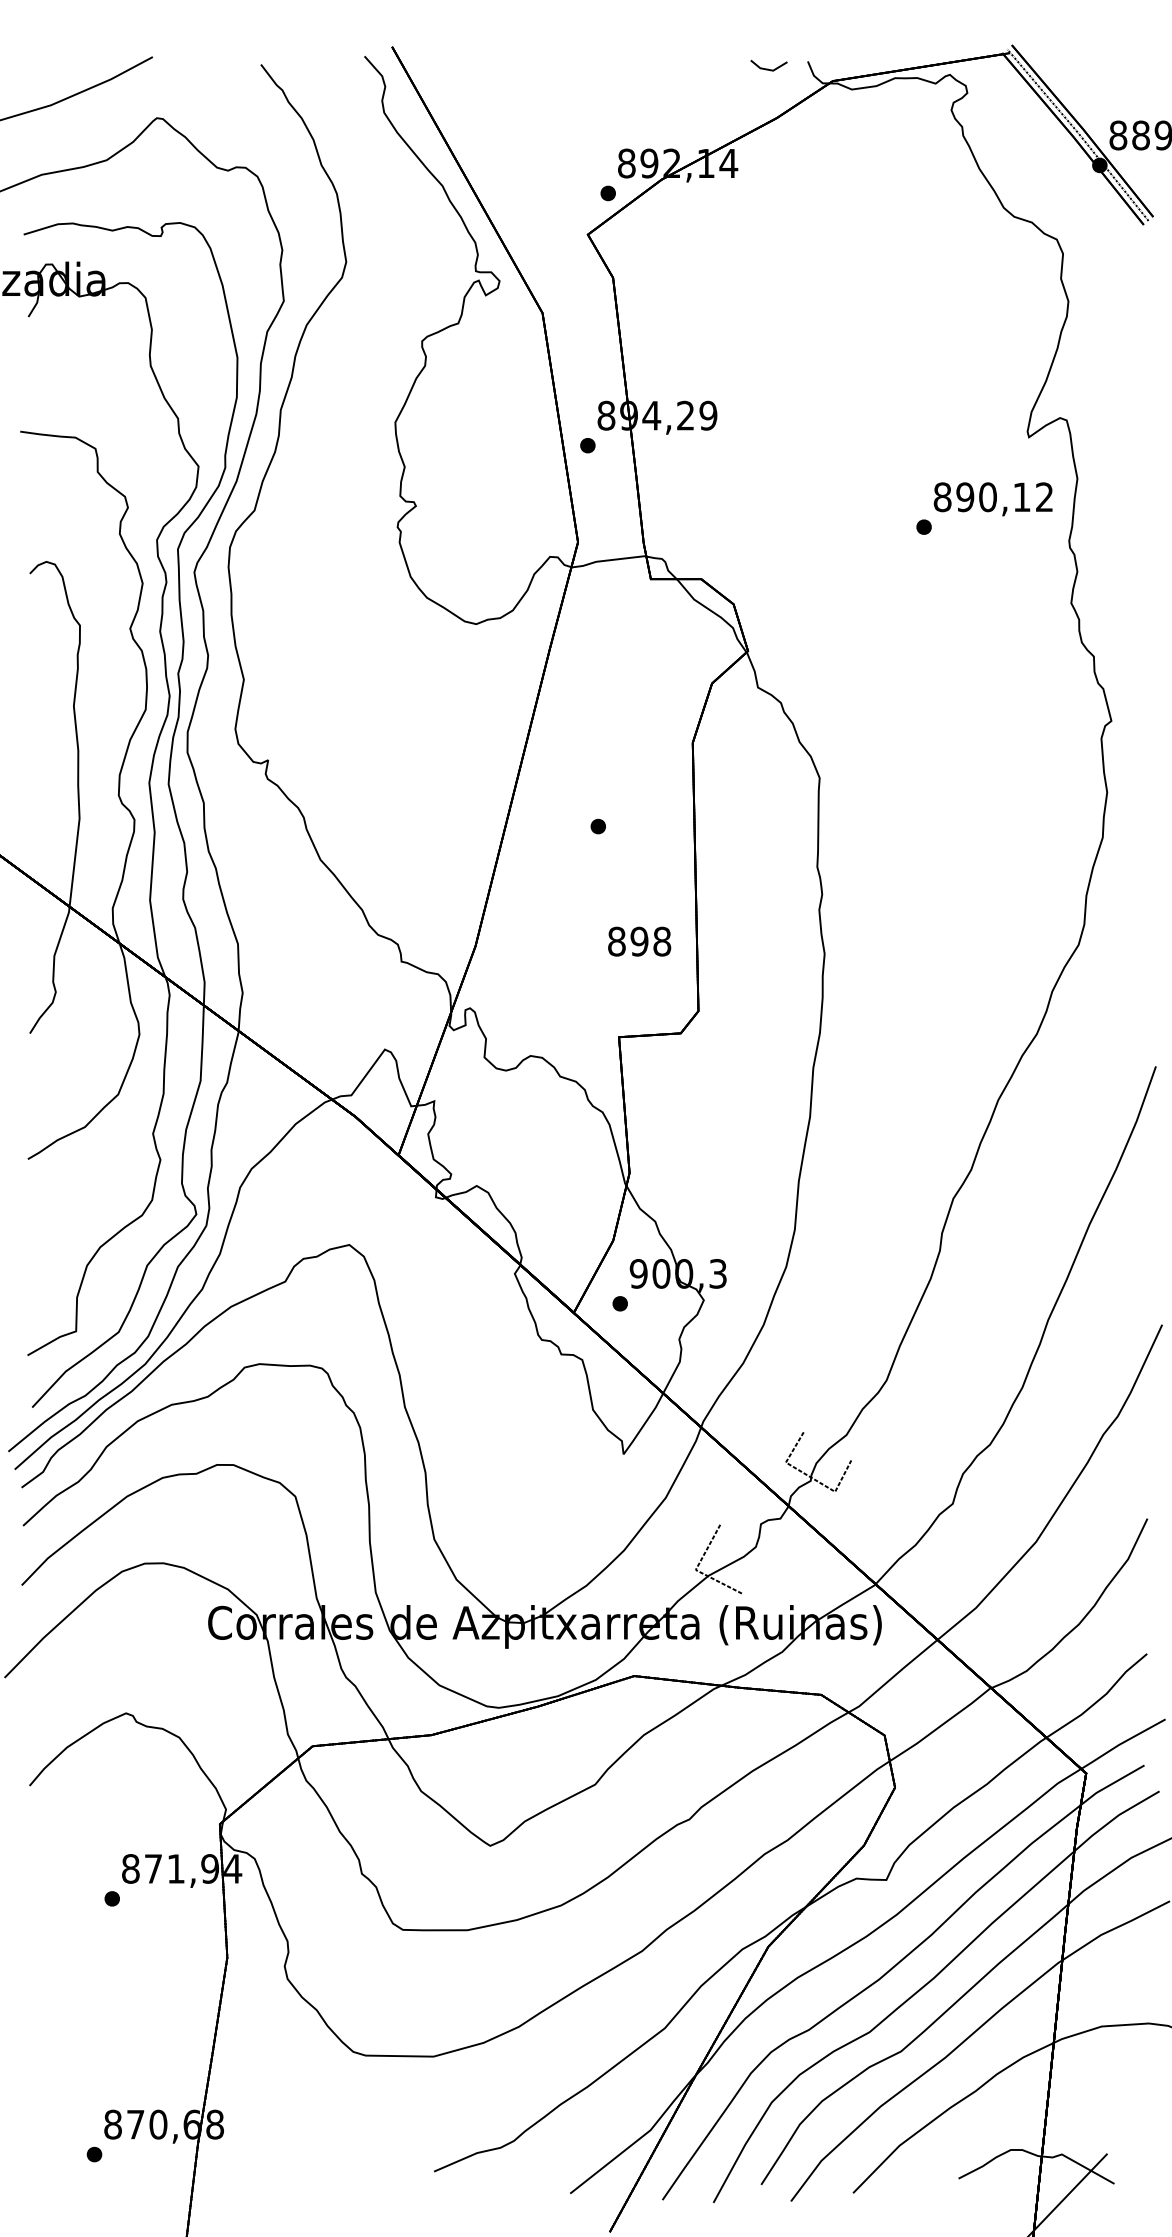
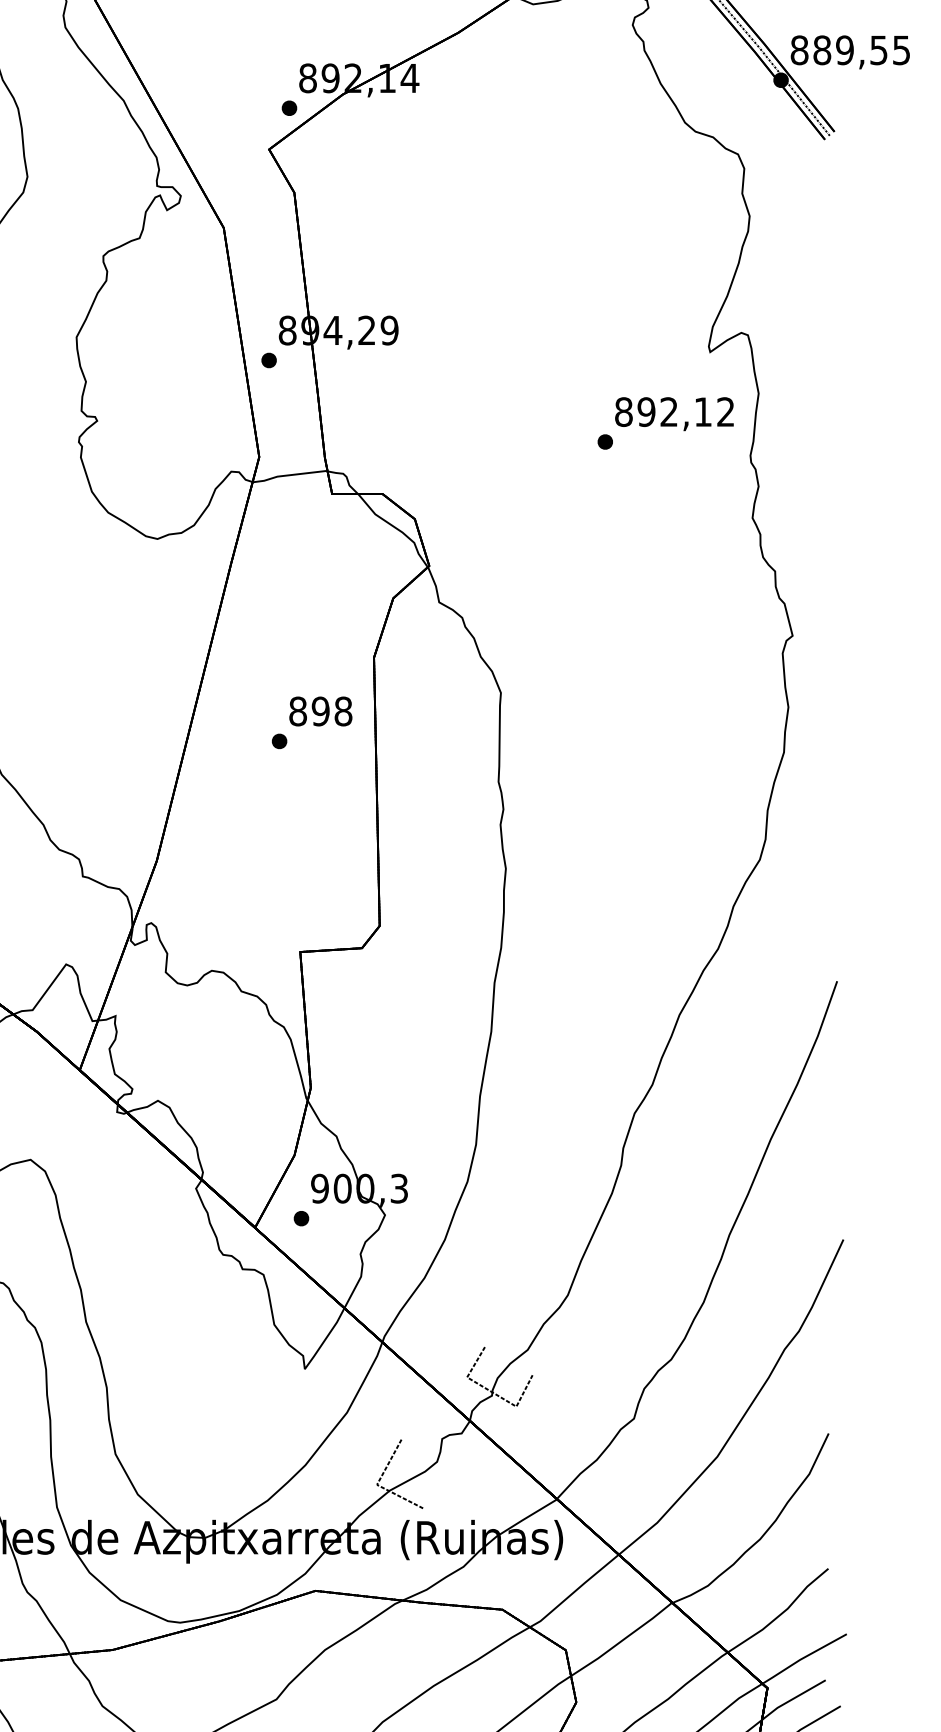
text: (987, 497) -> (668, 412), 890,12 -> 892,12
text: (639, 941) -> (320, 711), moved

